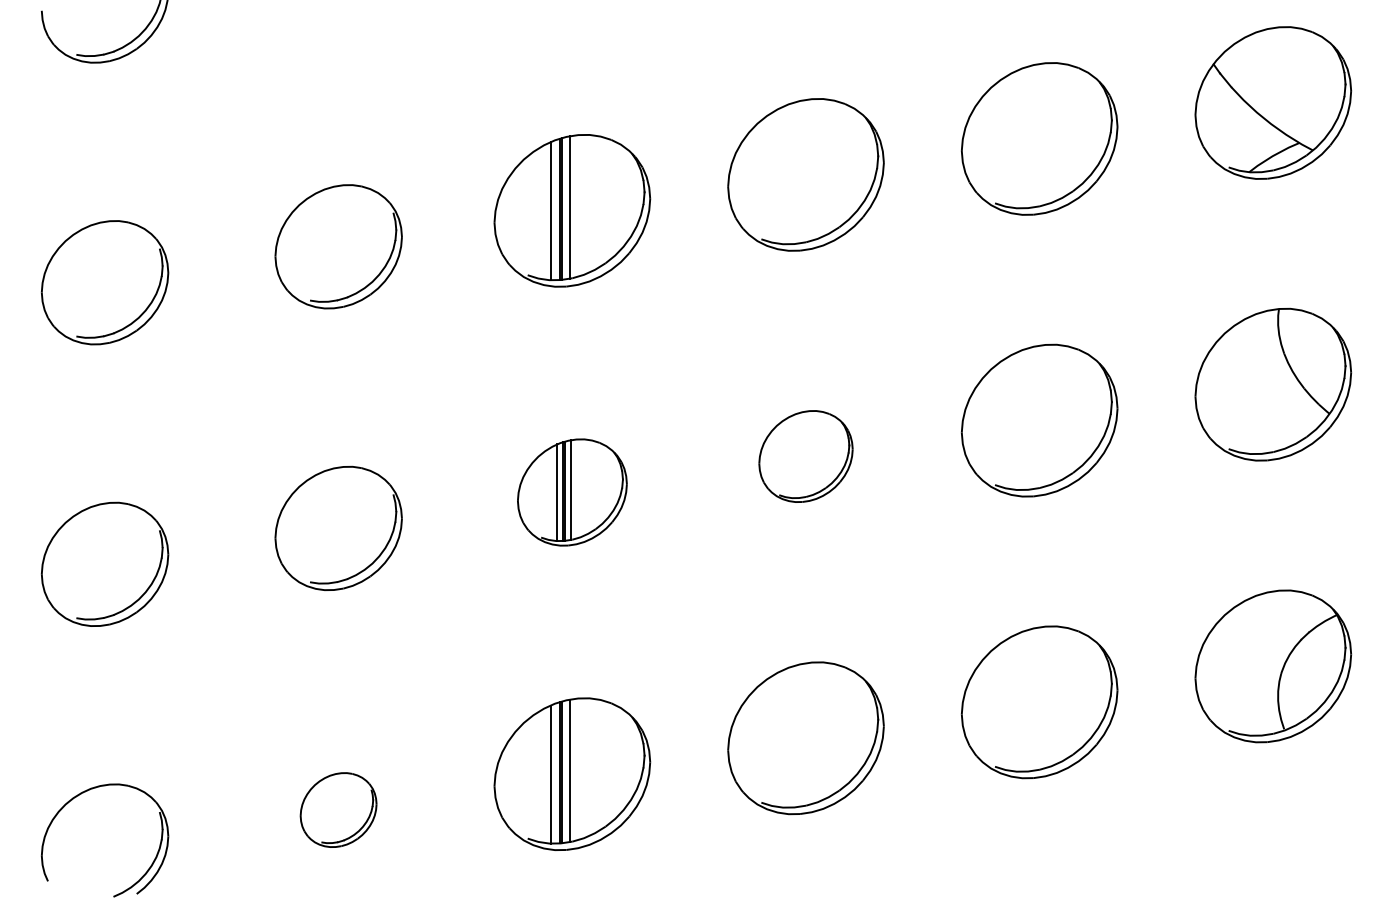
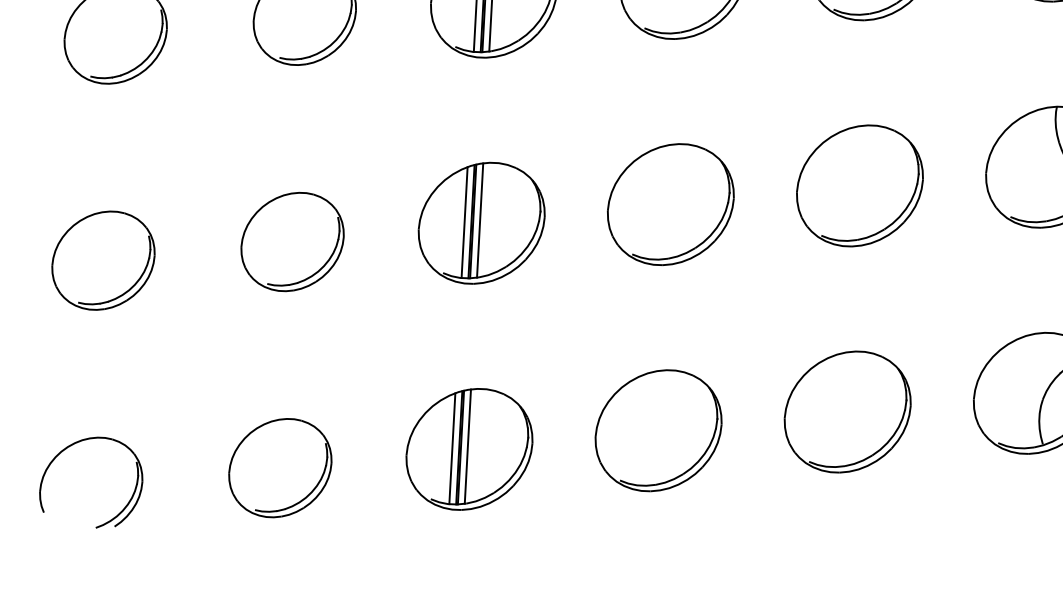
part: (805, 456) -> (670, 204), size x1.67
part: (572, 492) -> (481, 223), size x1.43
part: (338, 809) -> (280, 467), size x1.67

